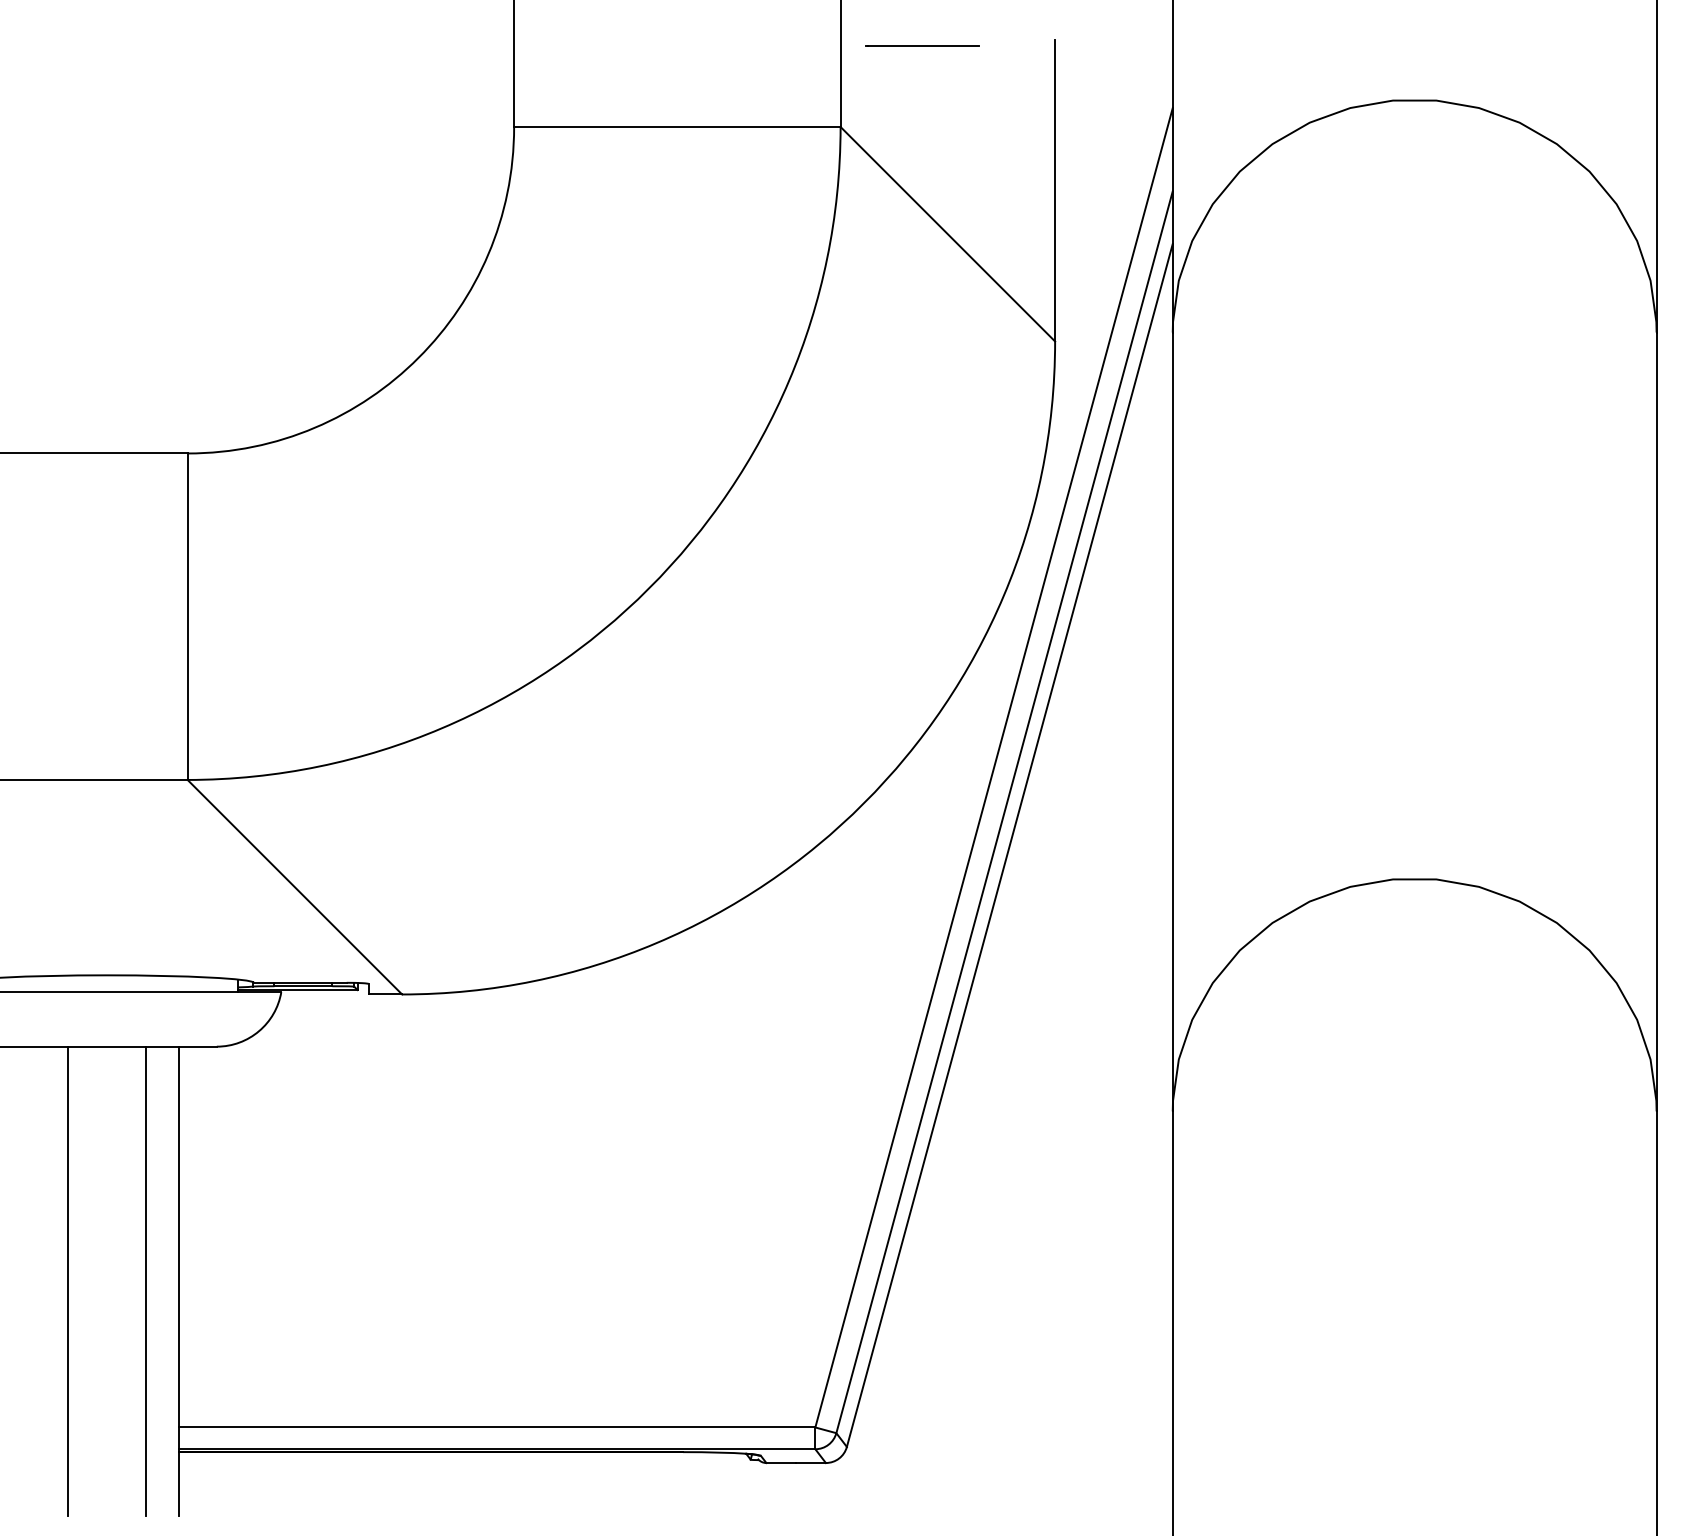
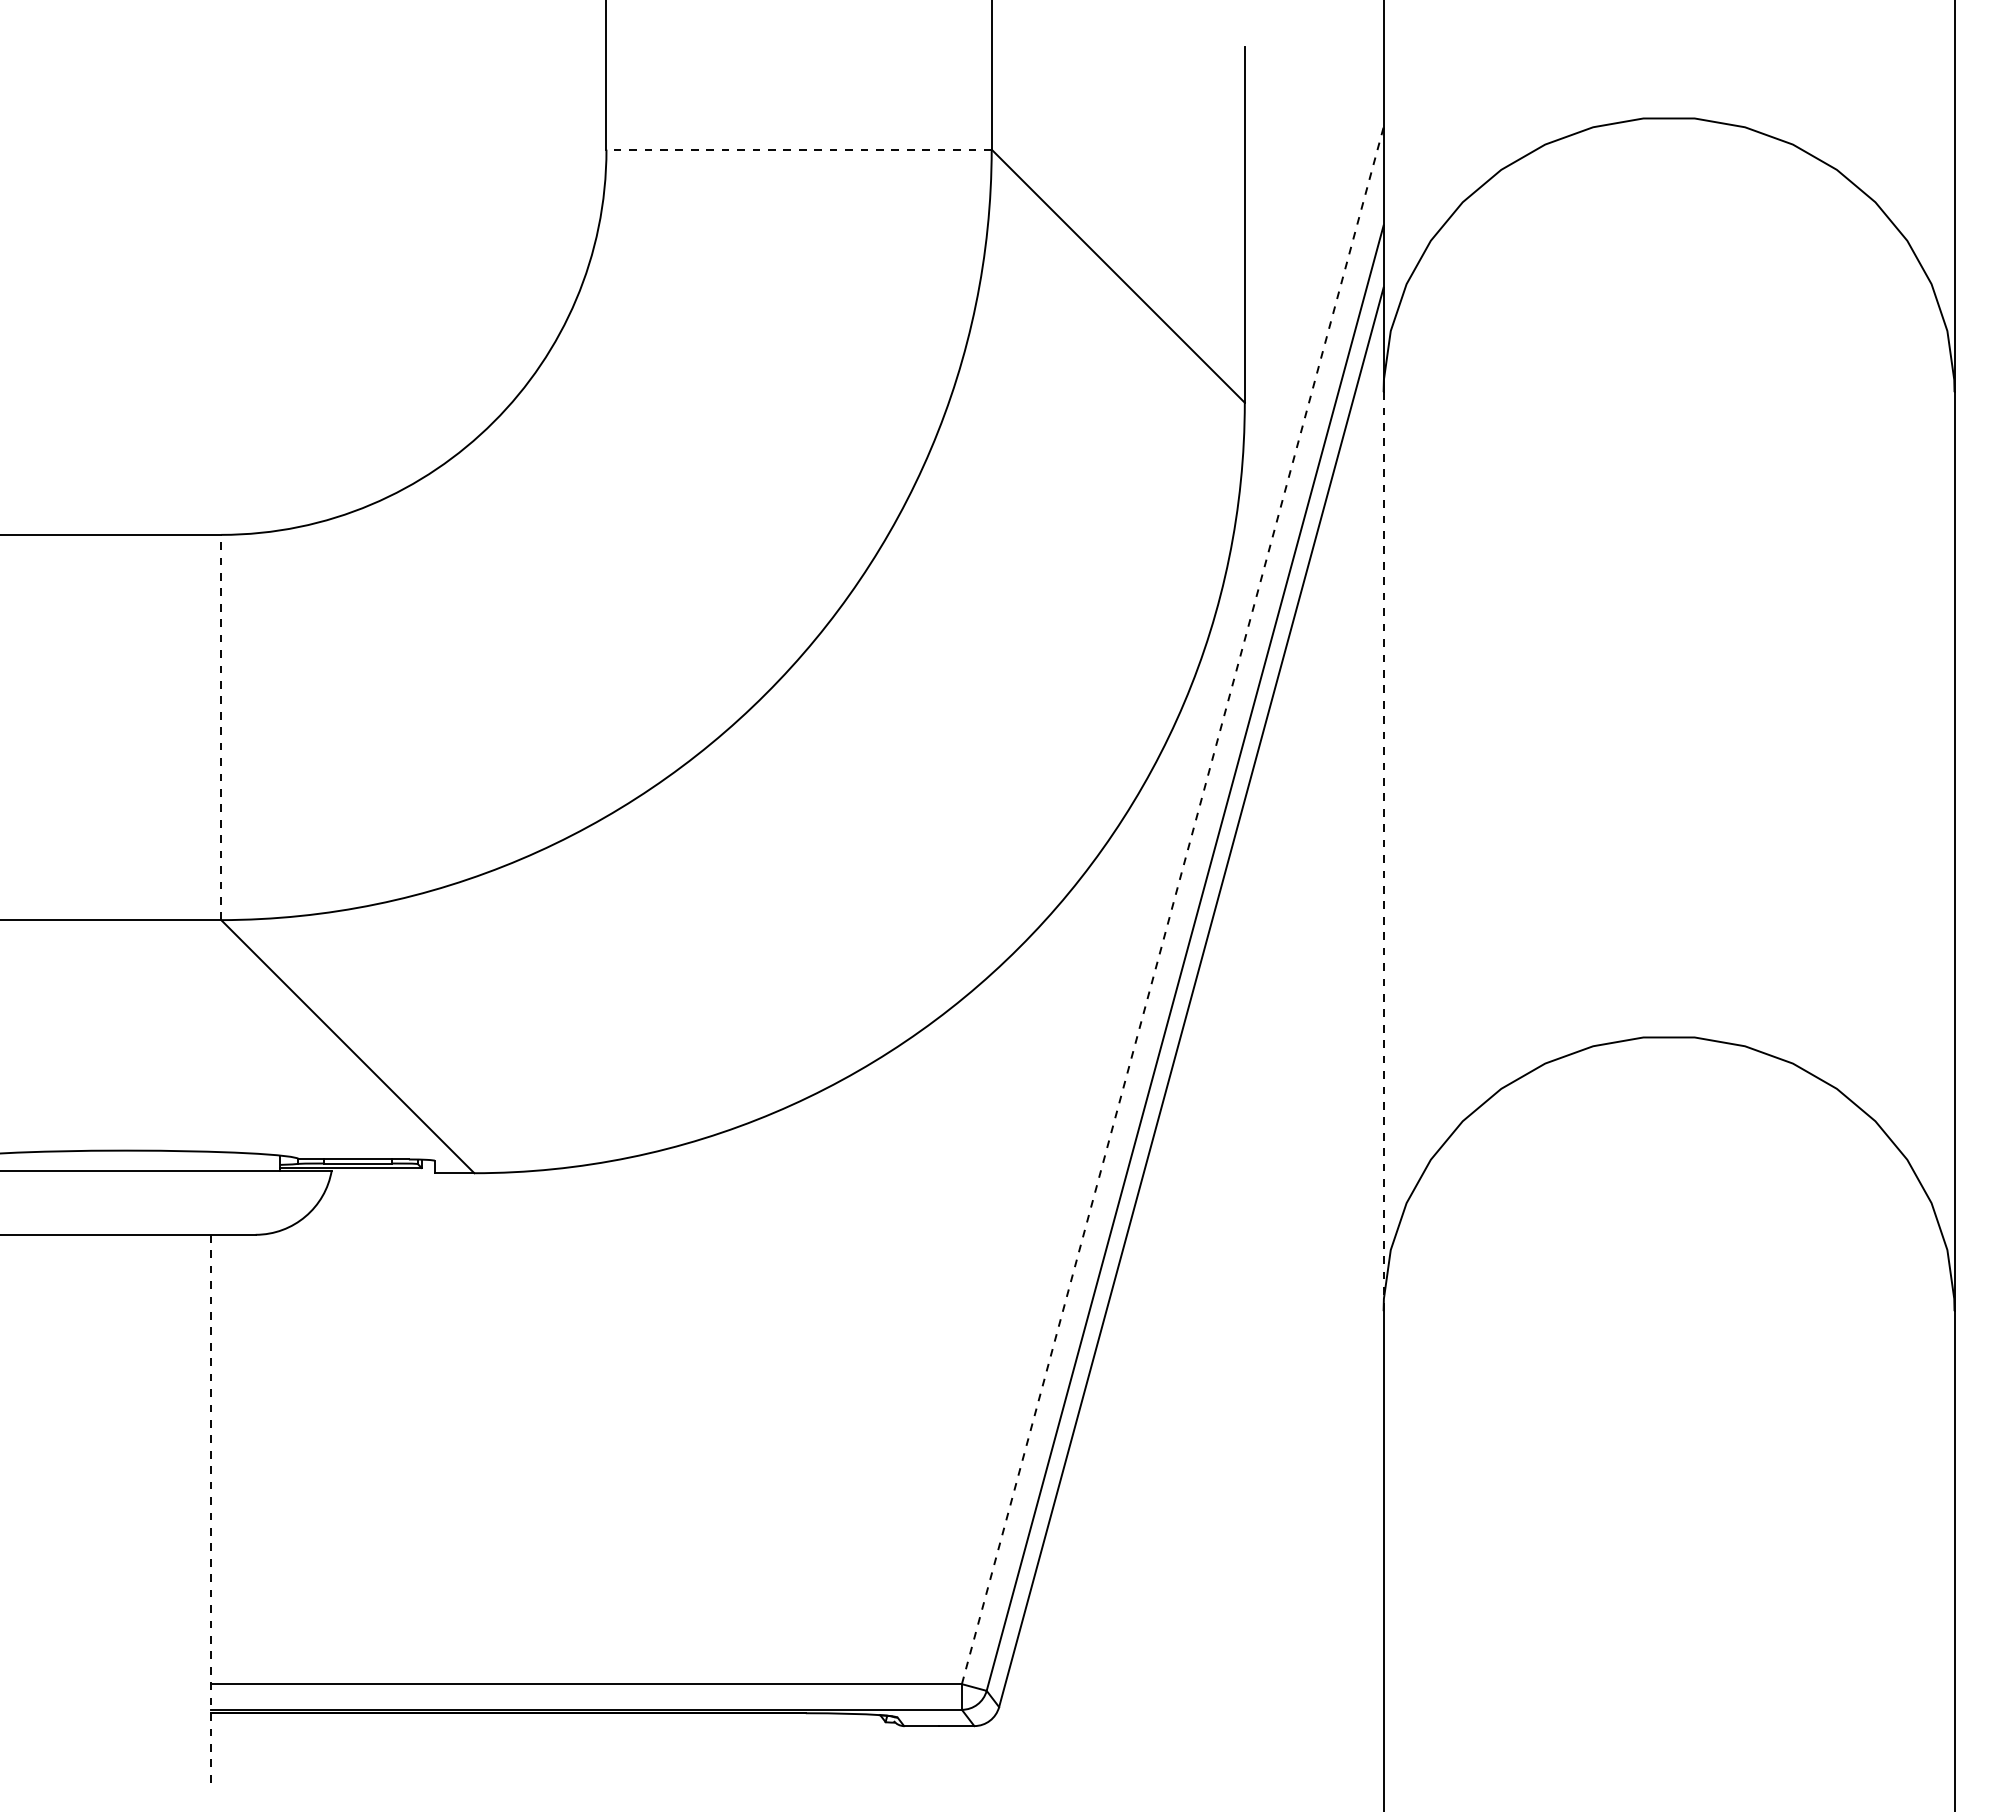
line: (921, 45) -> (1087, 53), removed
line: (677, 126) -> (799, 149), solid -> dashed
line: (187, 616) -> (221, 727), solid -> dashed
line: (1172, 722) -> (1383, 852), solid -> dashed
line: (993, 767) -> (1172, 905), solid -> dashed
line: (67, 1281) -> (79, 1511), removed
line: (146, 1281) -> (172, 1511), removed
line: (178, 1282) -> (210, 1512), solid -> dashed

